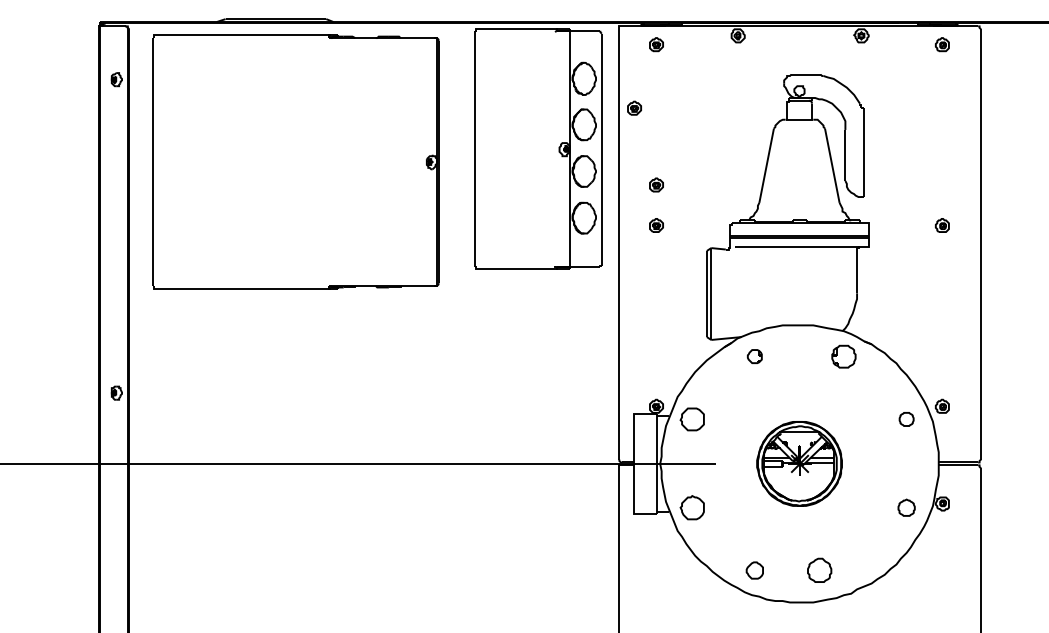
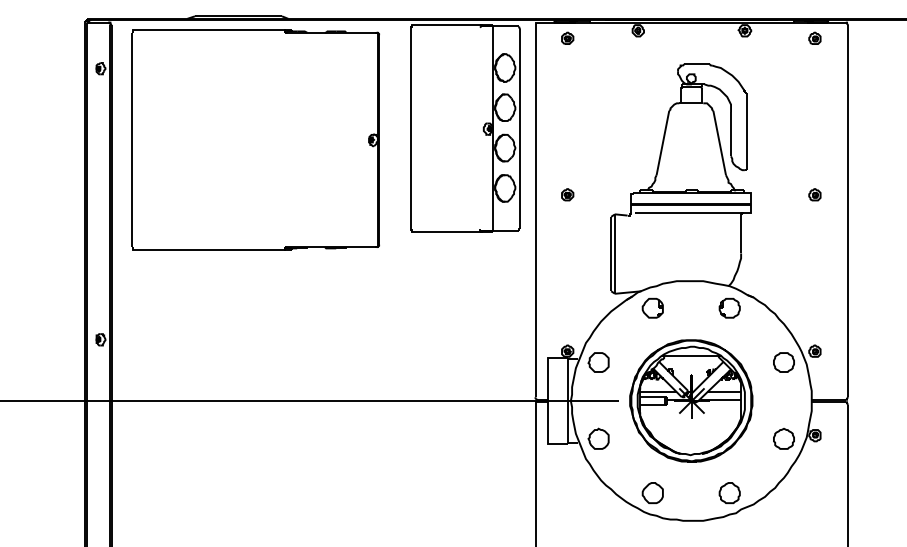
part: (634, 107) -> (548, 92), removed
part: (656, 184) -> (567, 159), removed
part: (754, 355) -> (652, 307), size x1.67
part: (906, 419) -> (783, 362), size x1.67
part: (799, 463) -> (691, 400), size x1.67
part: (906, 507) -> (783, 438), size x1.43
part: (754, 570) -> (652, 493), size x1.43
part: (819, 570) -> (729, 493), moved

